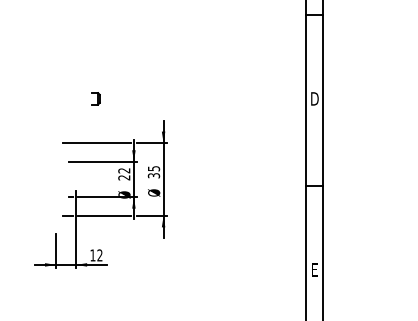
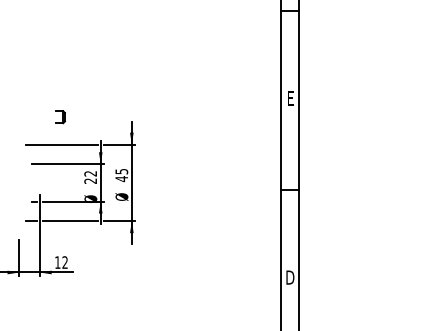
part: (95, 98) -> (60, 116), moved
text: (314, 98) -> (290, 98), D -> E
text: (153, 175) -> (121, 178), 35 -> 45
text: (314, 269) -> (290, 277), E -> D

